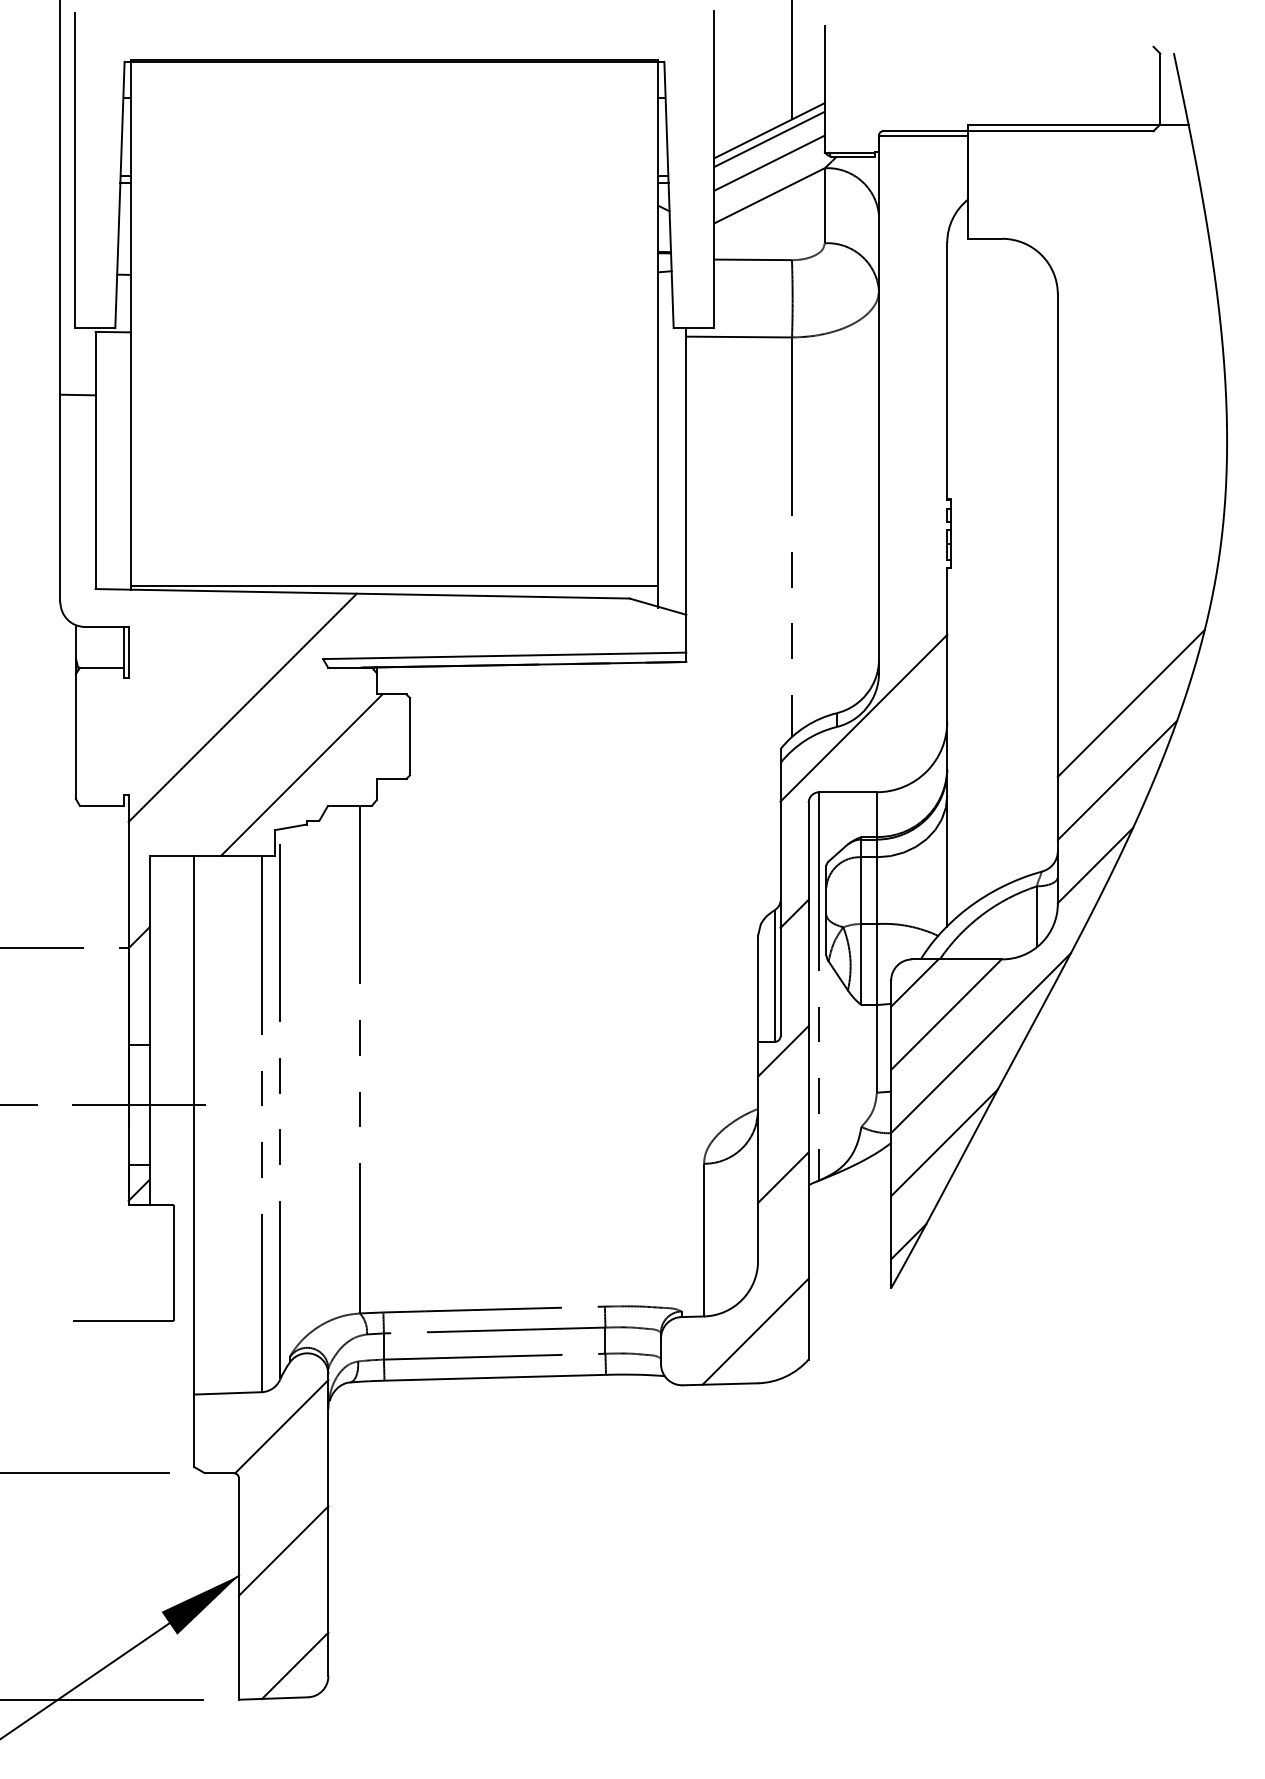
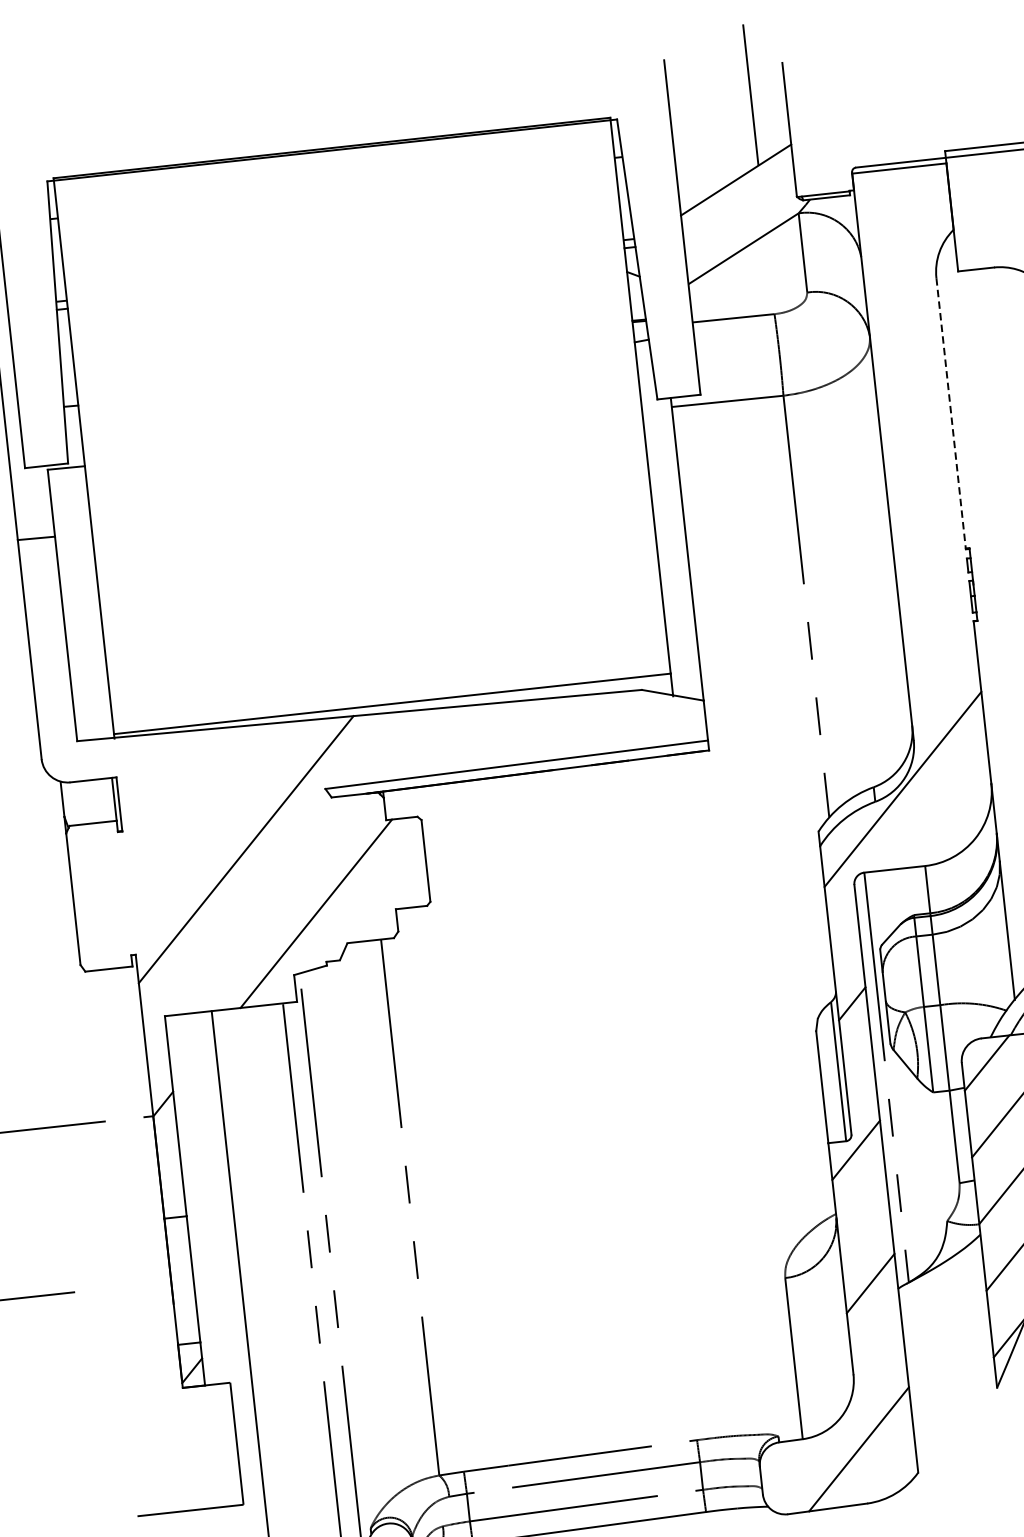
line: (769, 138) -> (736, 188), removed
line: (769, 162) -> (739, 213), removed
line: (947, 371) -> (951, 413), solid -> dashed
line: (139, 1104) -> (182, 1280), removed

